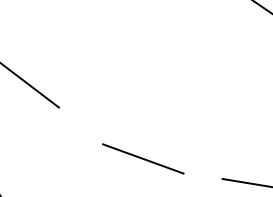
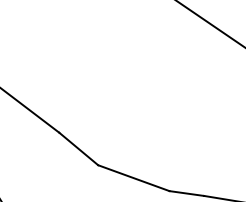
line: (80, 125) -> (78, 148), added
line: (202, 176) -> (186, 193), added

